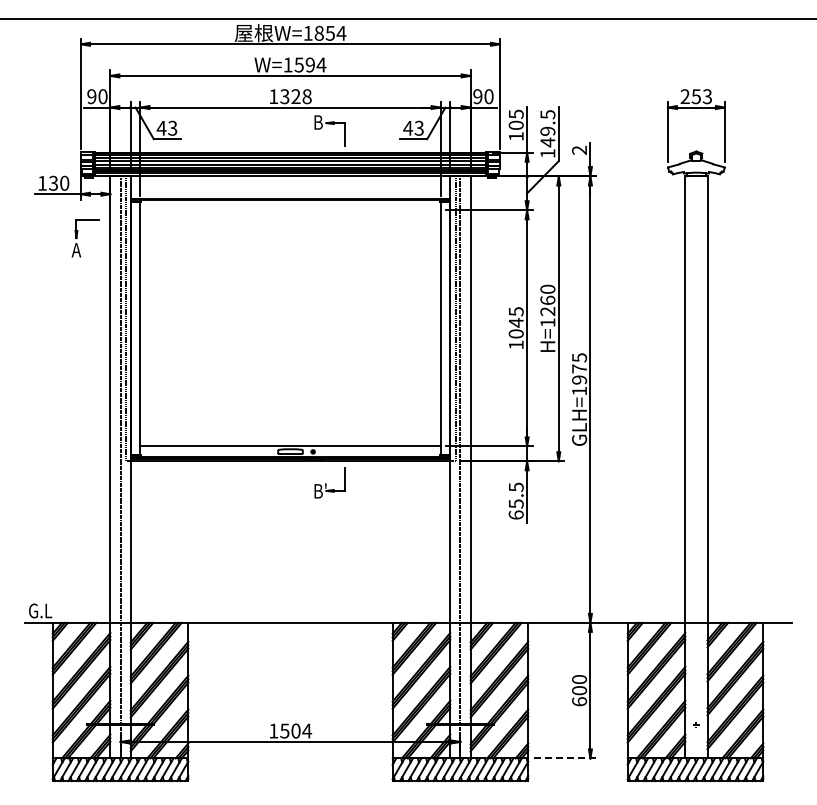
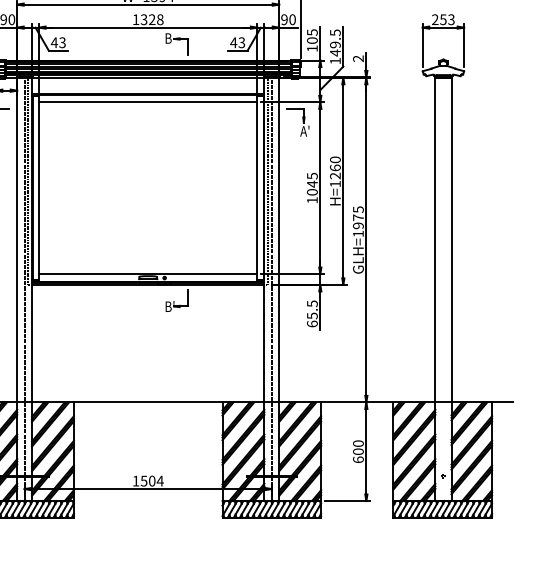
line: (290, 210) -> (148, 102), added
part: (503, 238) -> (303, 122), added
line: (565, 758) -> (348, 501), dashed -> solid

